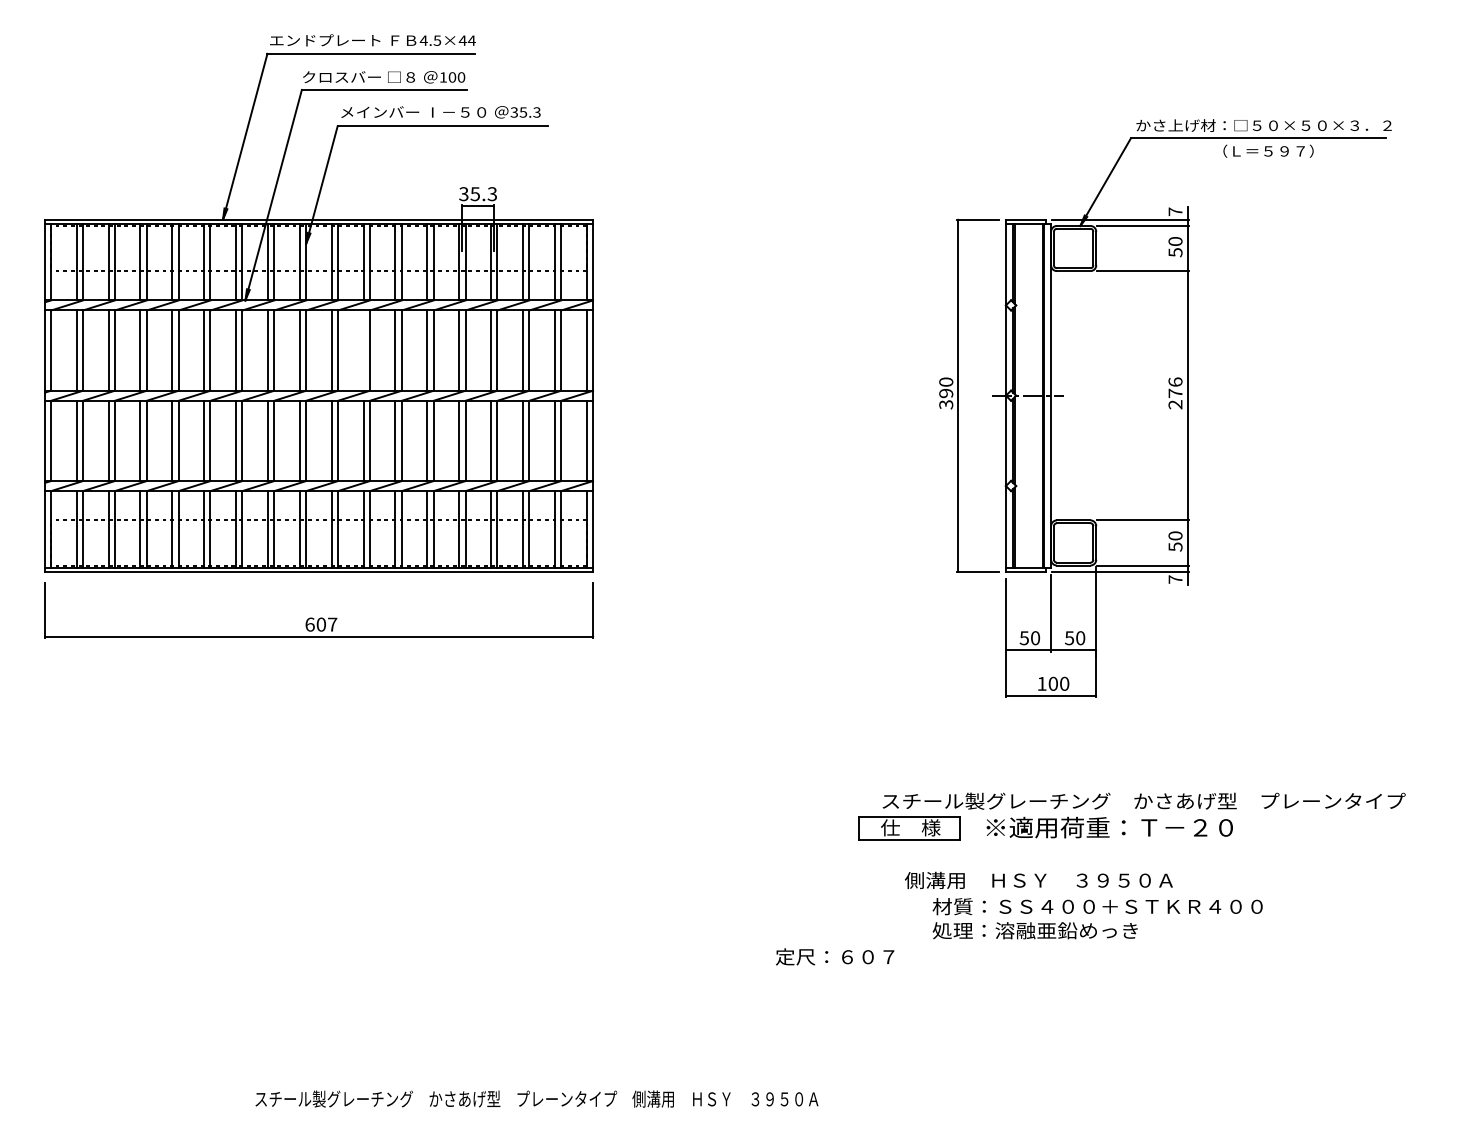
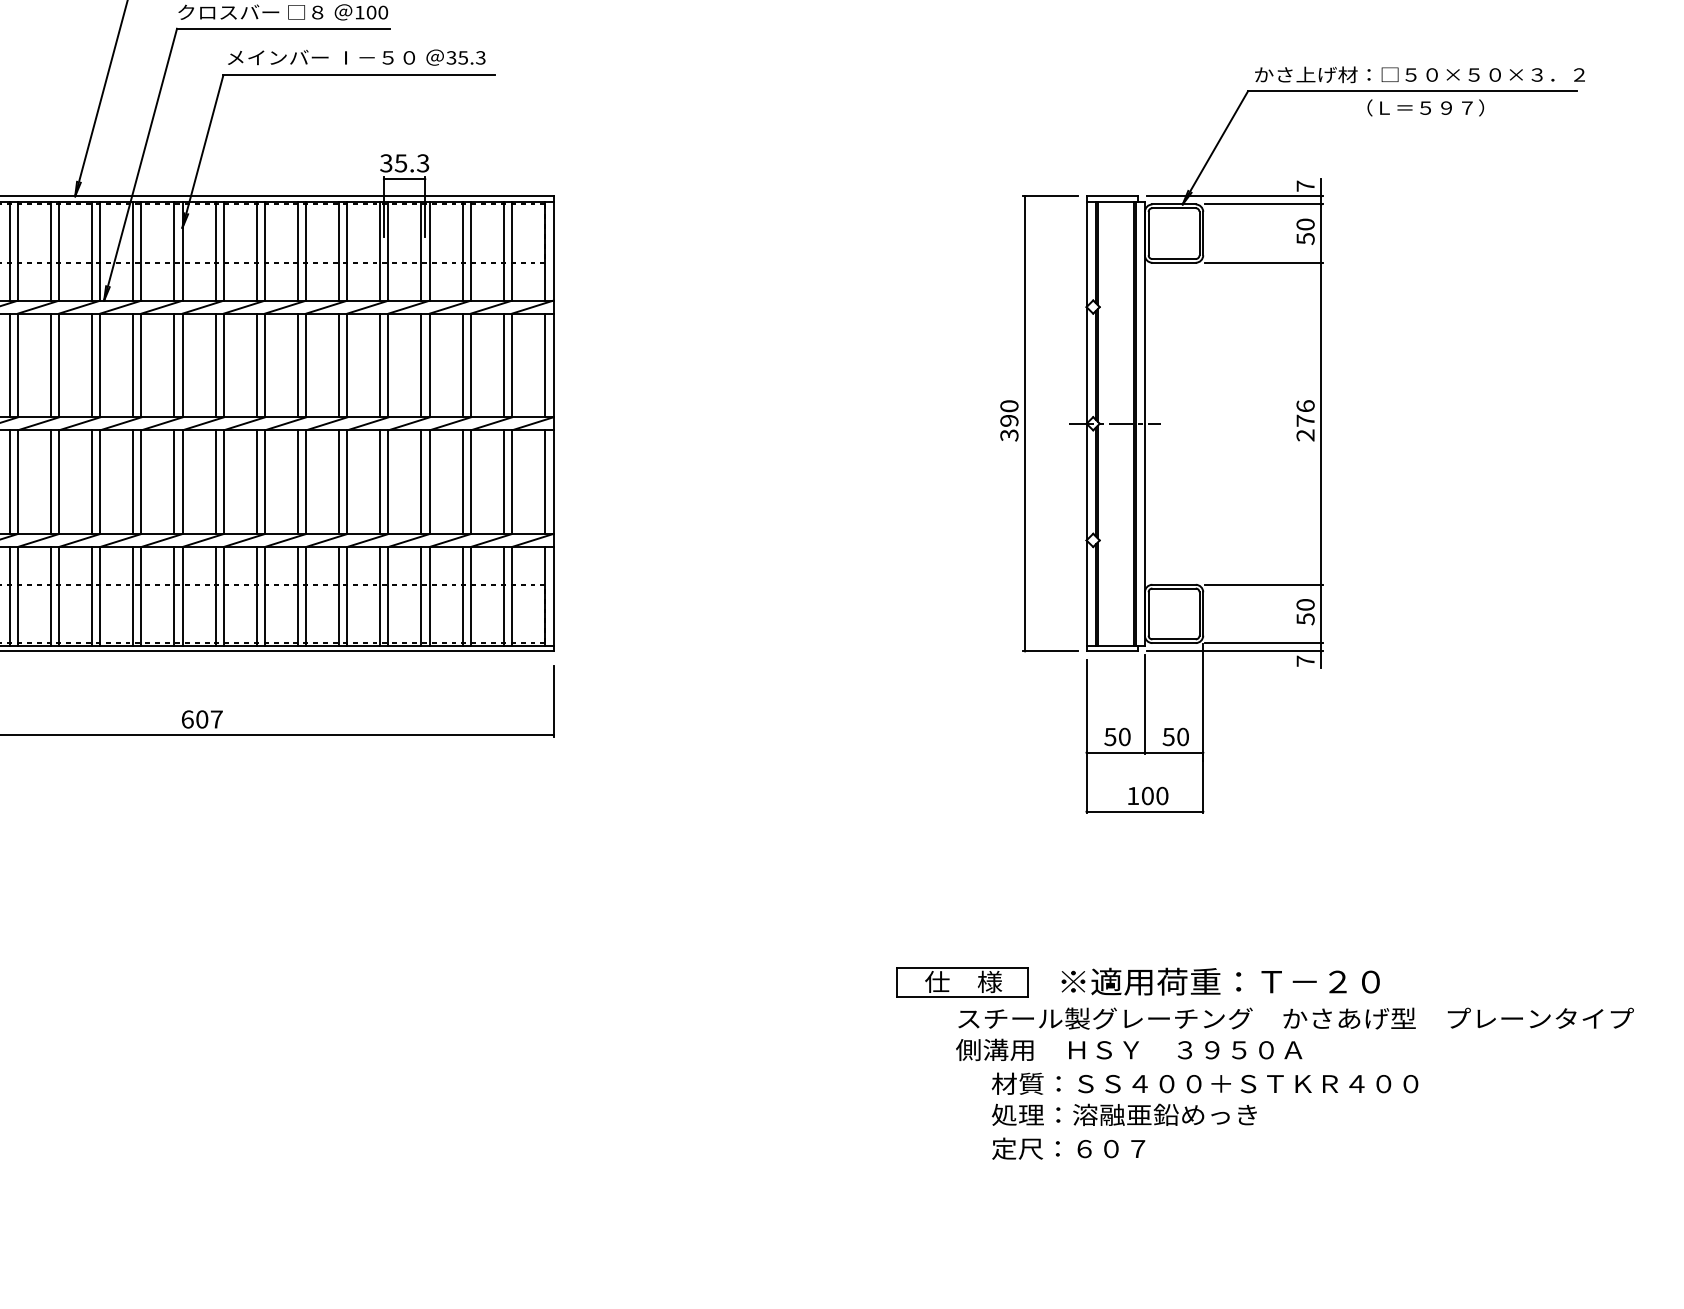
line: (363, 350) -> (256, 365), added
text: (1143, 800) -> (1295, 1017), moved
text: (835, 956) -> (1069, 1148), moved

